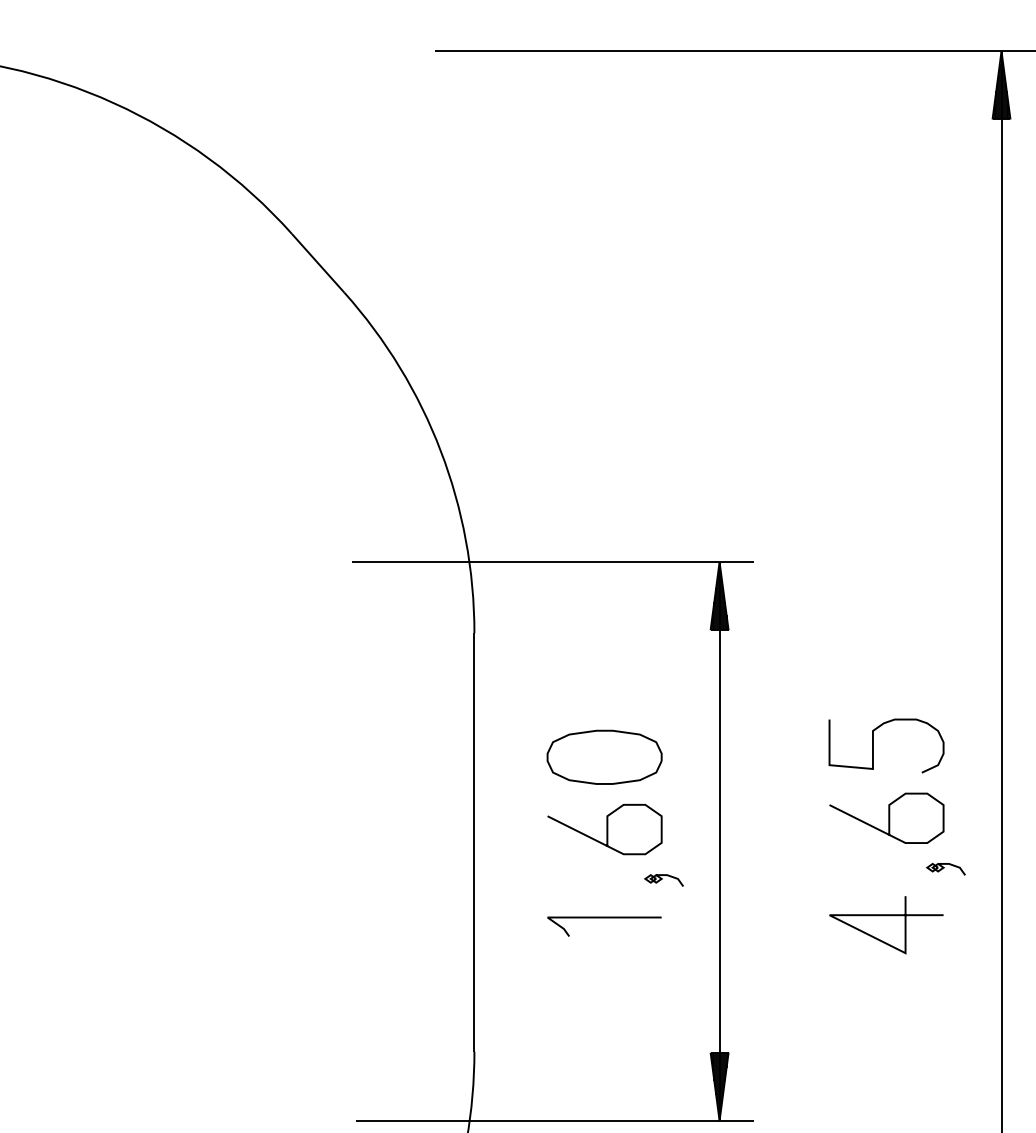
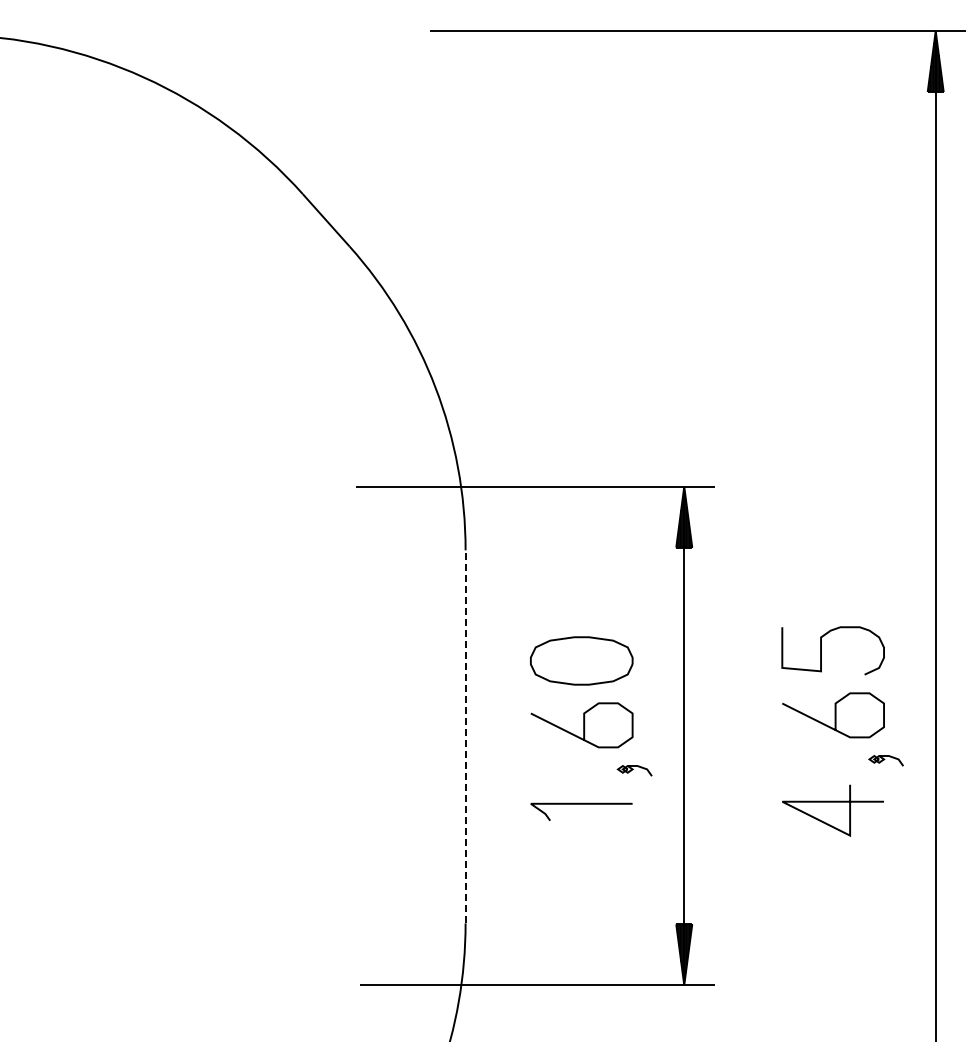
line: (474, 842) -> (465, 736), solid -> dashed

